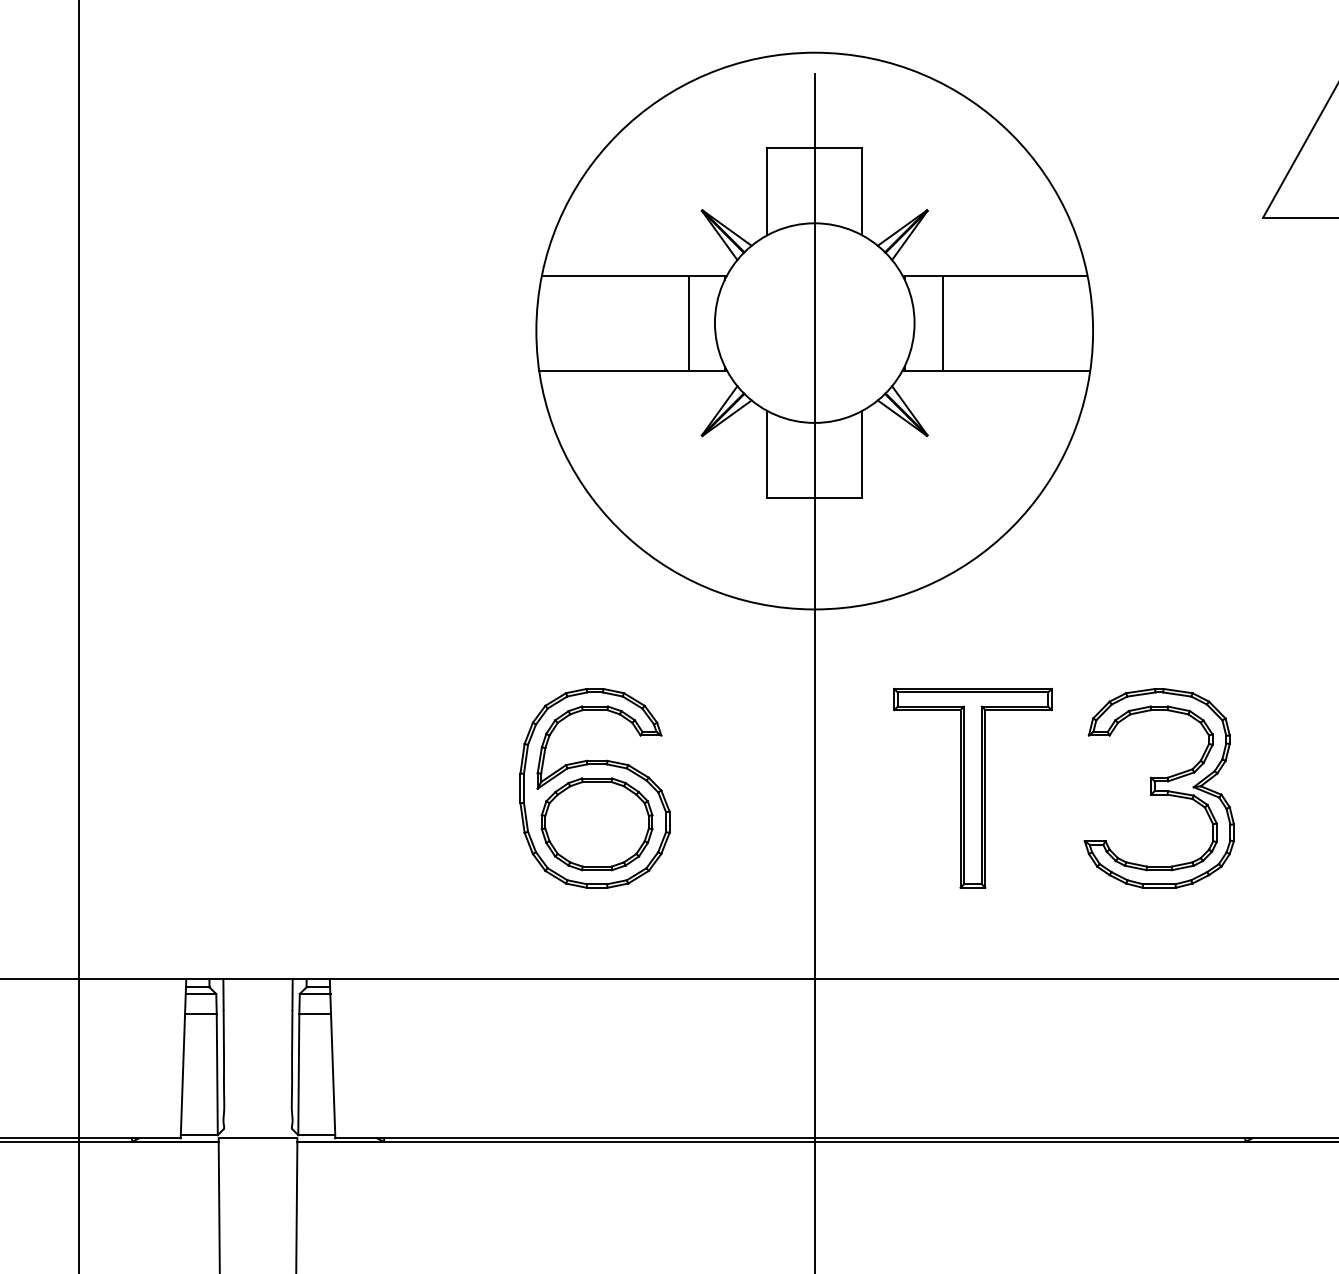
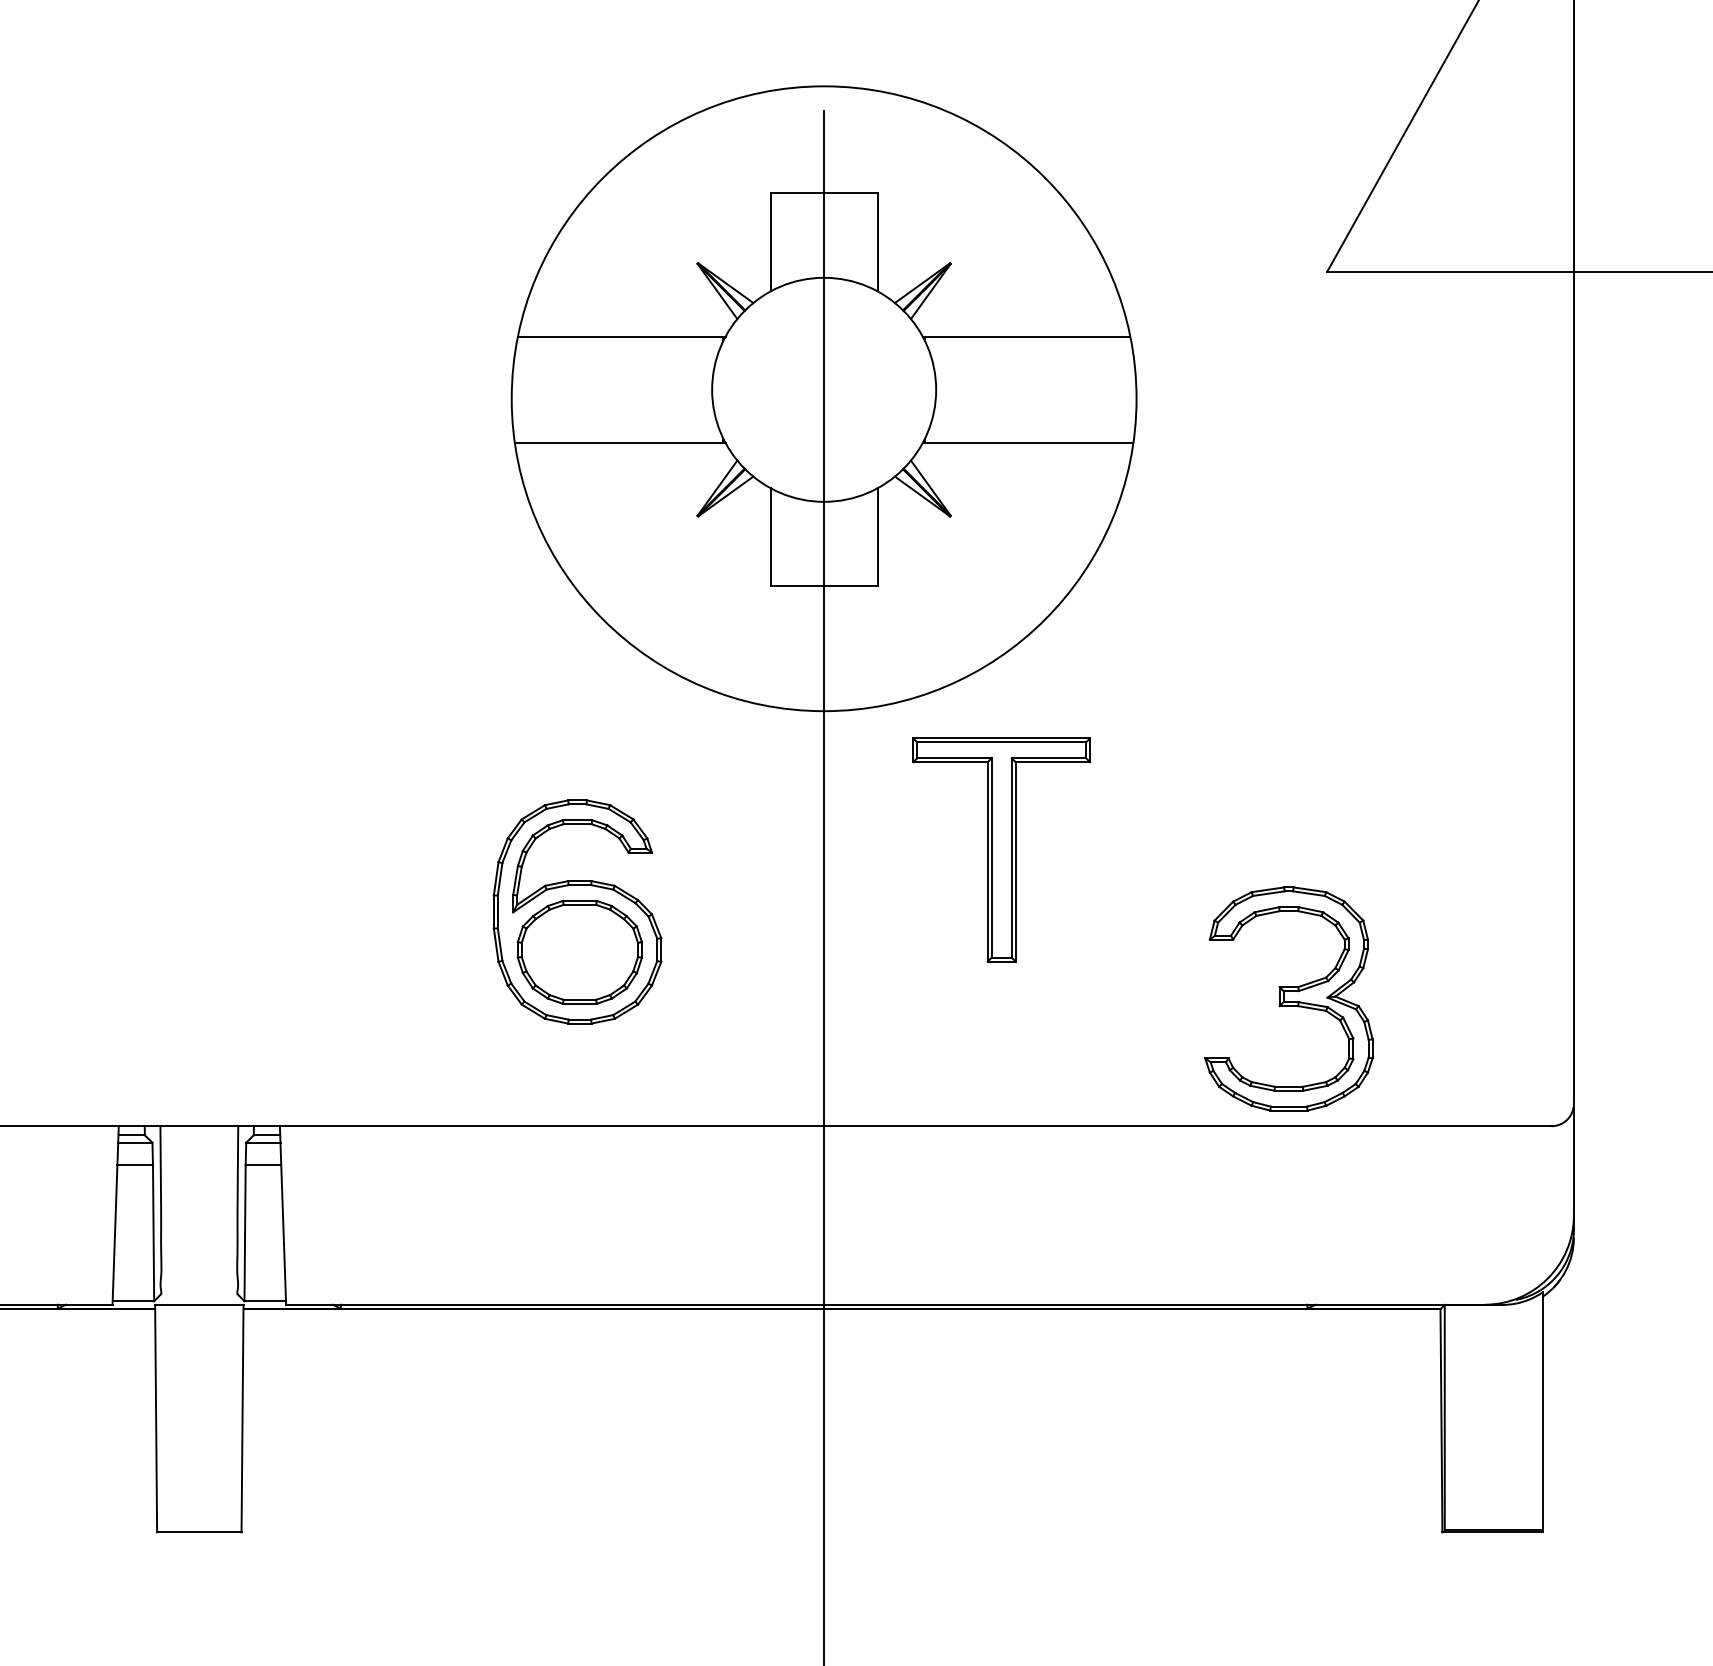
line: (689, 322) -> (683, 389), removed
line: (942, 322) -> (967, 389), removed
part: (972, 787) -> (1001, 849), moved
part: (1158, 787) -> (1288, 998), moved

